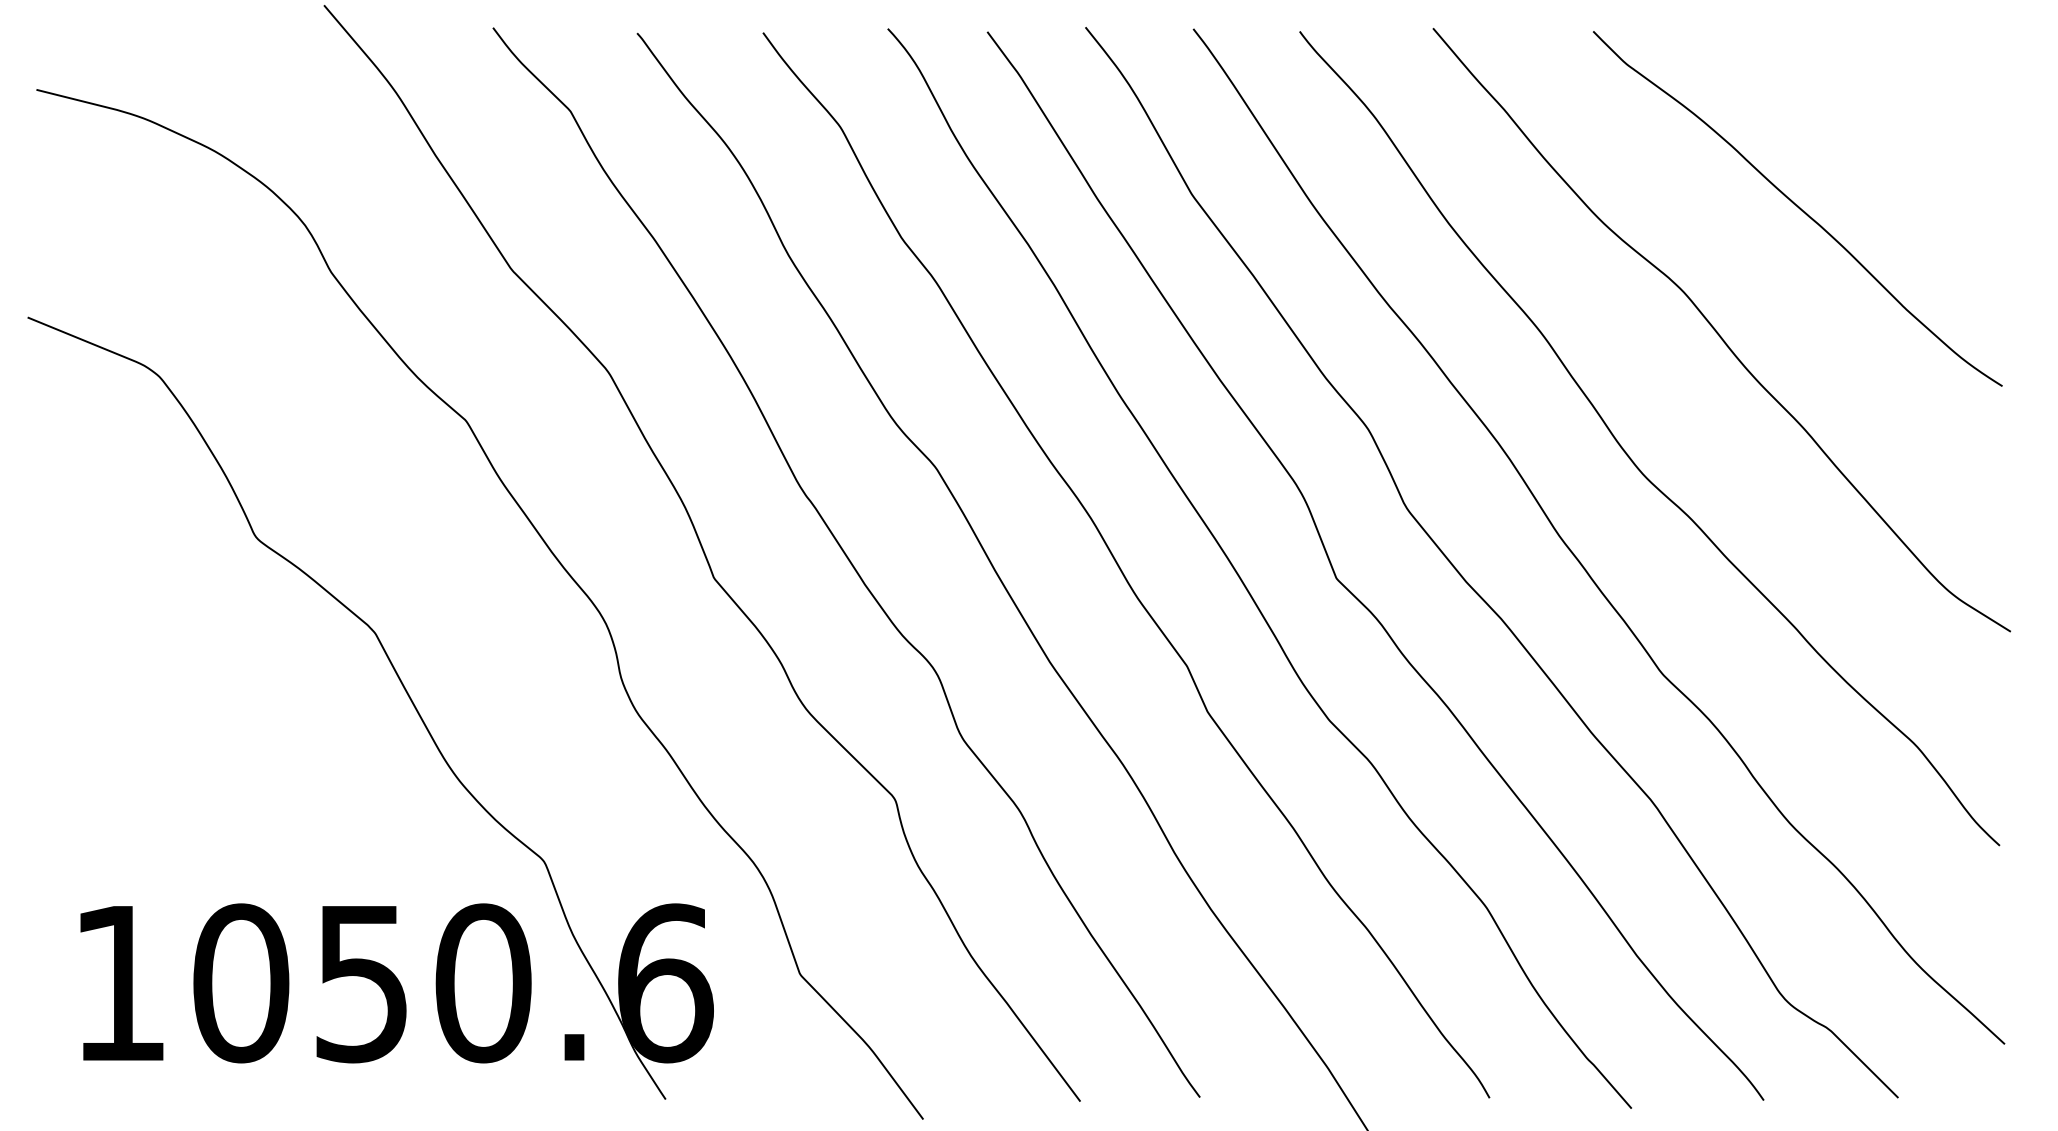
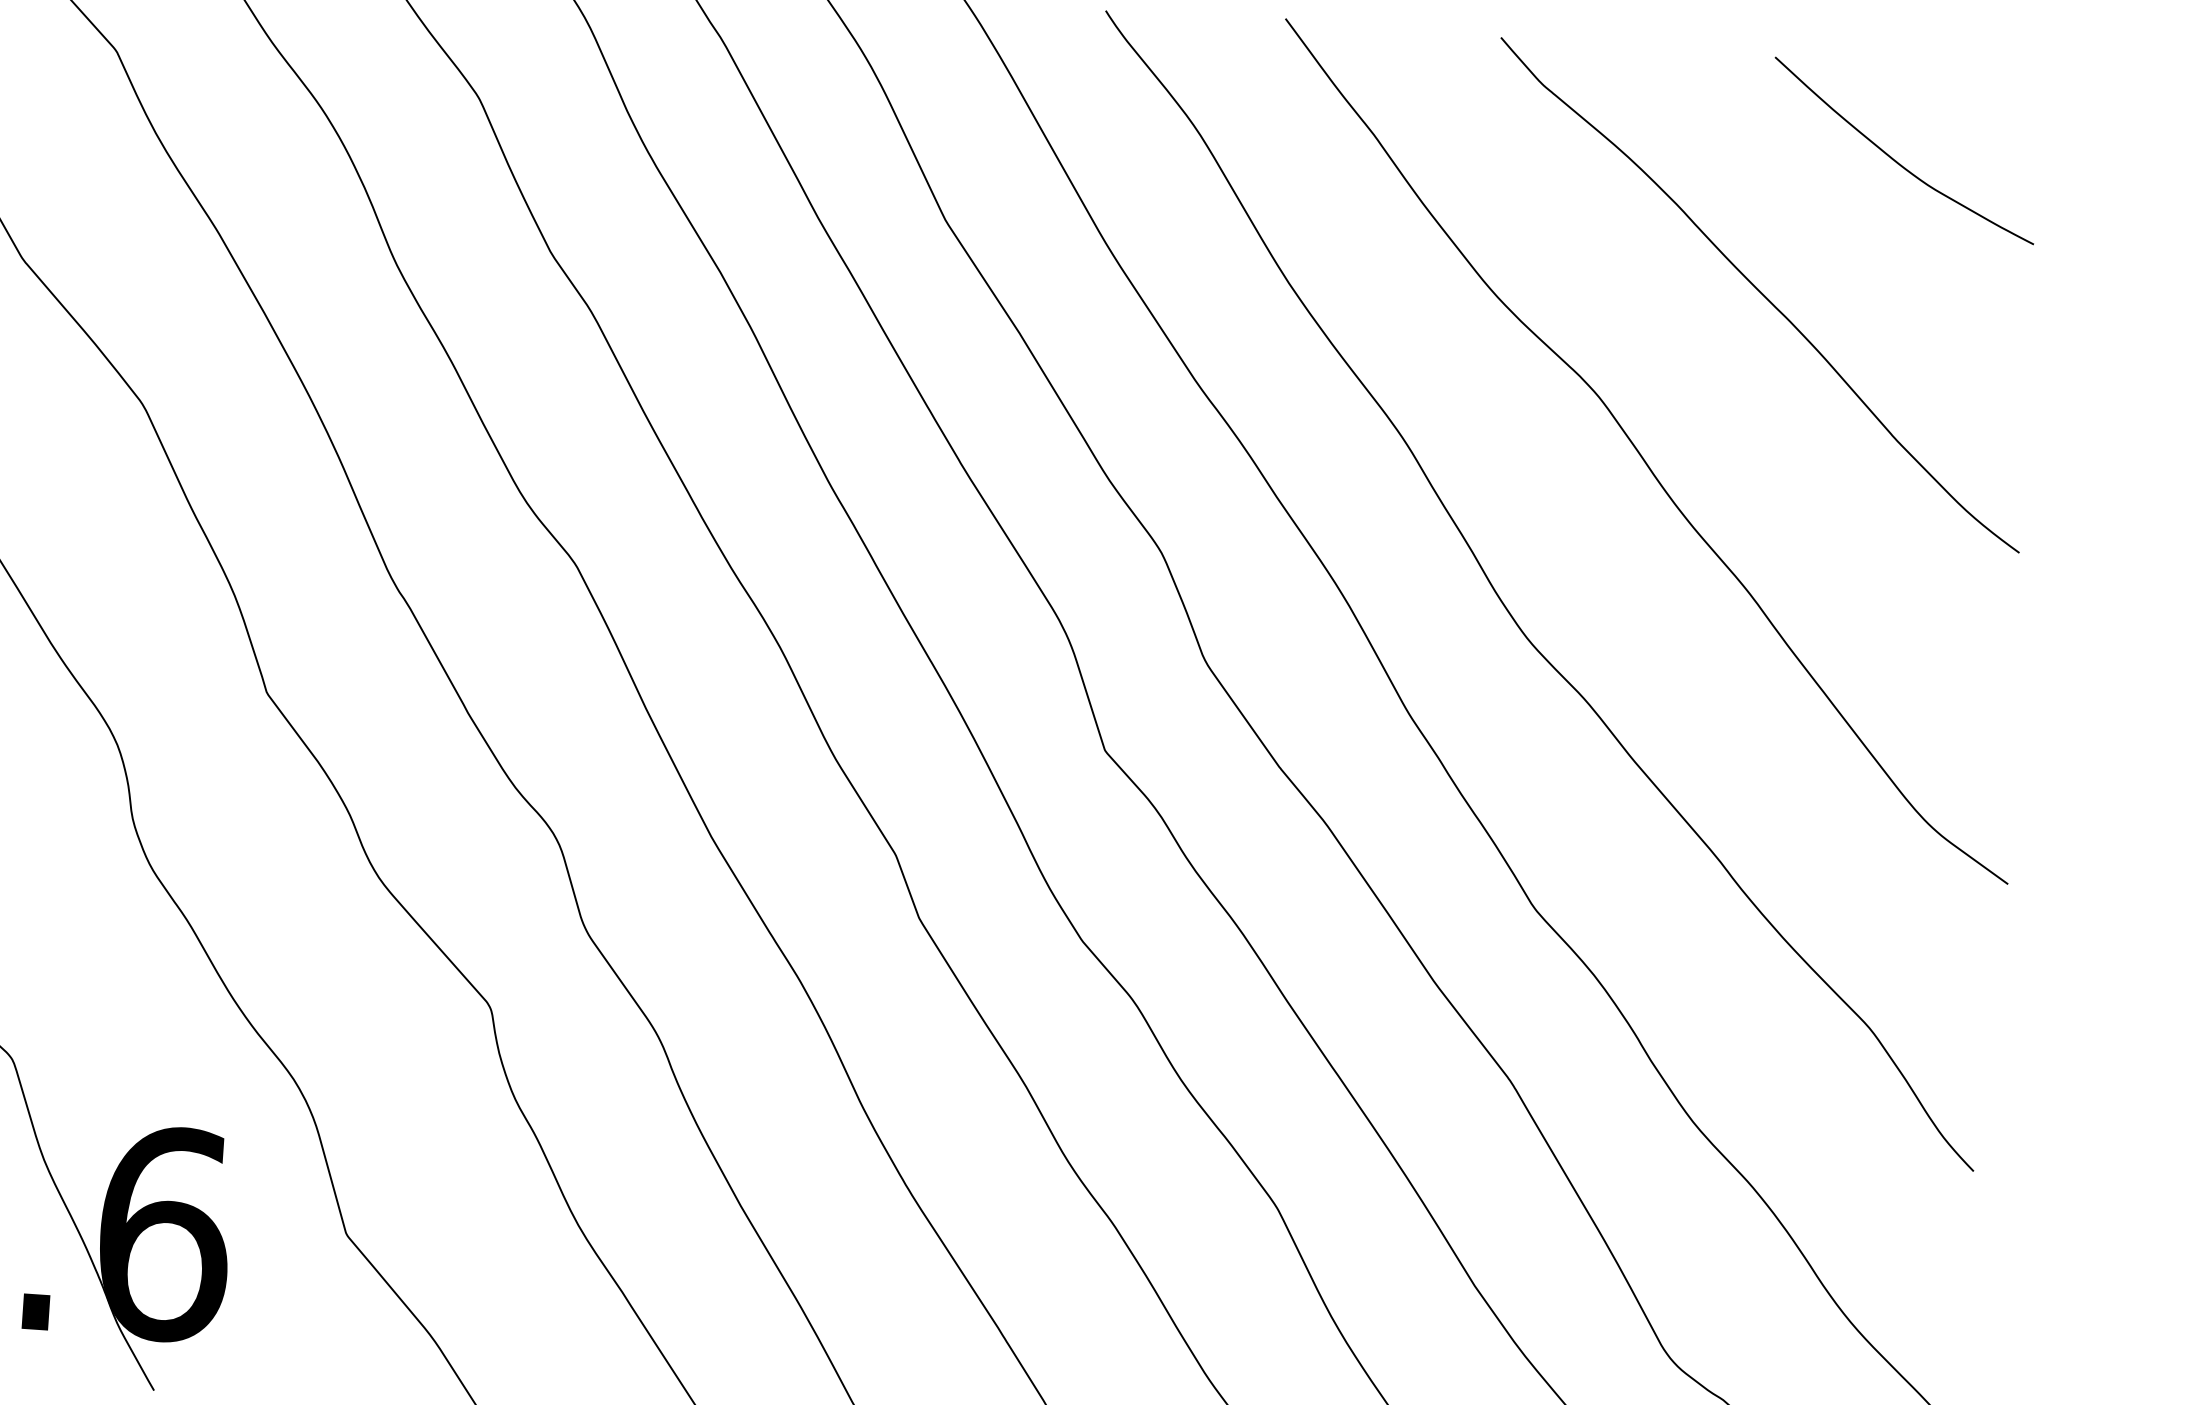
curve: (1892, 102) -> (1897, 160), added

